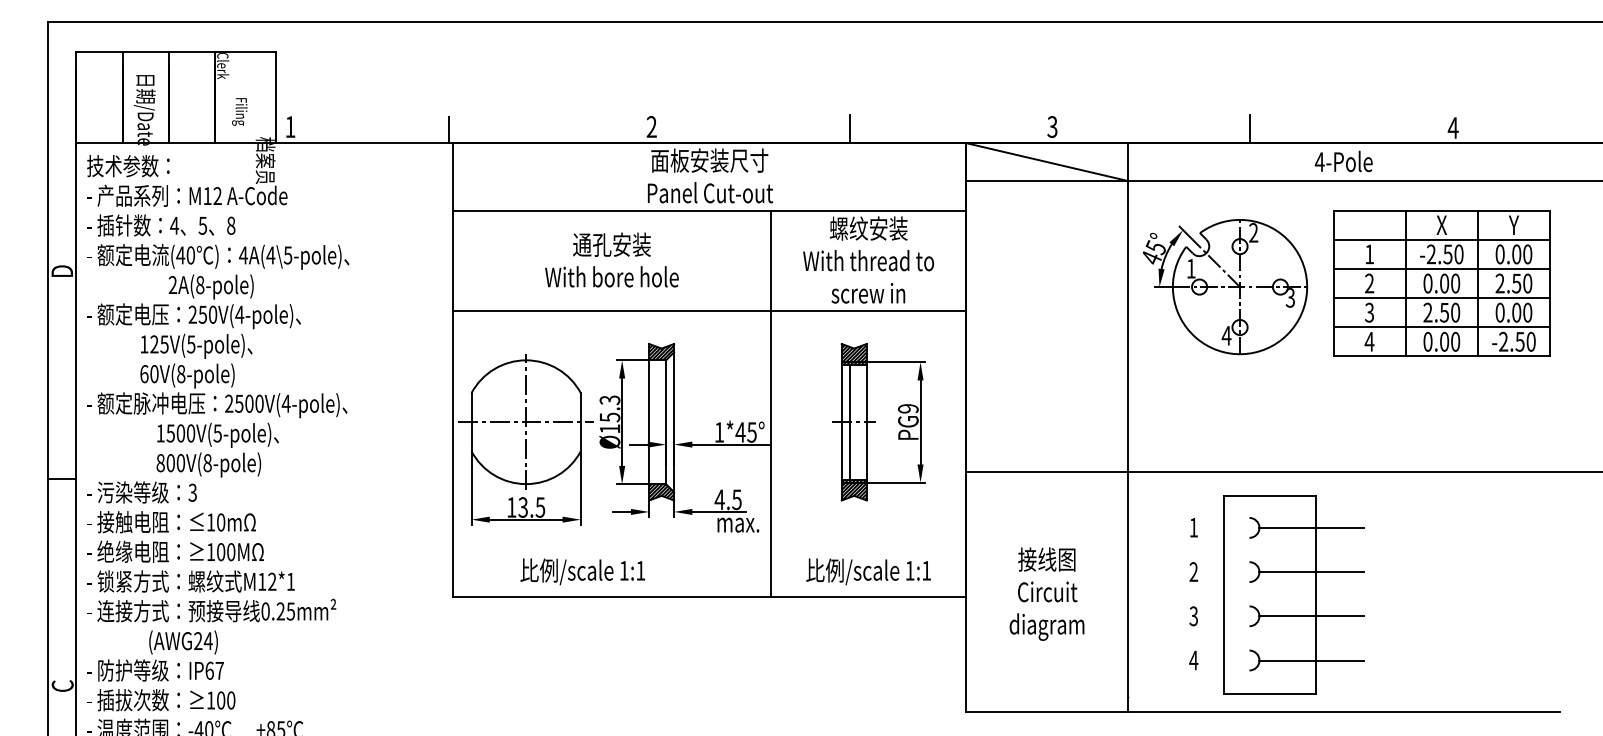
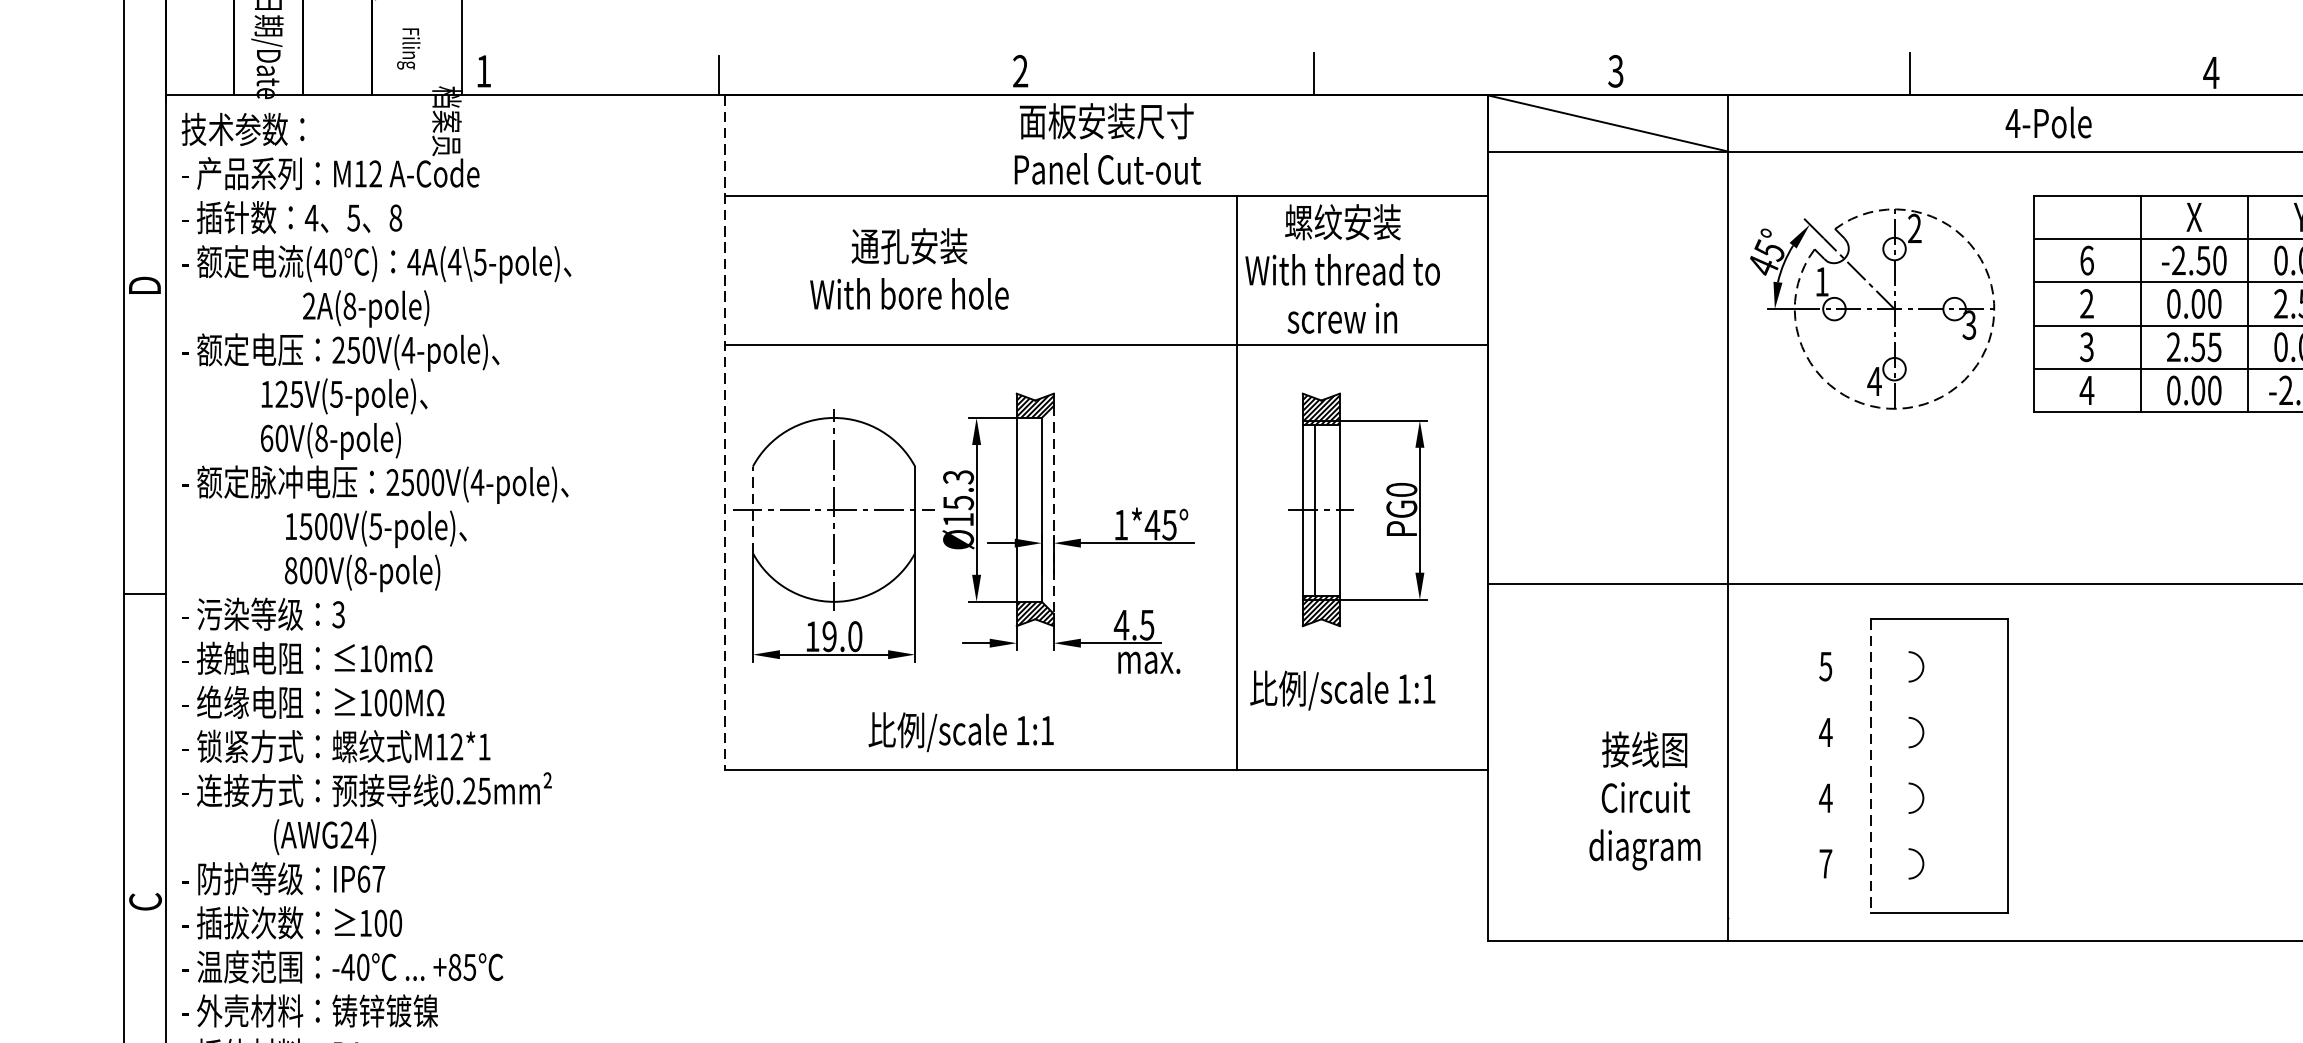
text: (1369, 254) -> (2086, 260), 1 -> 6
text: (611, 259) -> (908, 268), moved
text: (1455, 312) -> (2214, 346), 2.50 -> 2.55
arc: (1287, 334) -> (1965, 379), solid -> dashed
line: (452, 370) -> (724, 433), solid -> dashed
line: (771, 404) -> (1237, 483), moved
text: (908, 408) -> (1402, 489), PG9 -> PG0
line: (471, 421) -> (752, 508), solid -> dashed
line: (674, 422) -> (1054, 510), solid -> dashed
text: (531, 507) -> (841, 636), 13.5 -> 19.0
text: (1193, 527) -> (1825, 666), 1 -> 5
line: (1311, 527) -> (2000, 666), removed
text: (582, 571) -> (960, 731), moved
text: (868, 571) -> (1342, 690), moved
text: (1193, 571) -> (1825, 731), 2 -> 4
line: (1311, 572) -> (2000, 733), removed
text: (1046, 593) -> (1644, 800), moved
line: (1224, 594) -> (1871, 765), solid -> dashed
text: (1193, 616) -> (1825, 798), 3 -> 4
line: (1311, 616) -> (2000, 798), removed
text: (1193, 660) -> (1825, 863), 4 -> 7
line: (1311, 660) -> (2000, 863), removed

